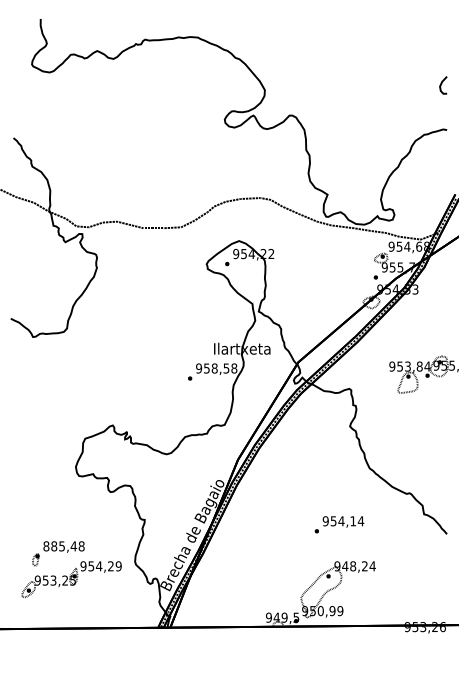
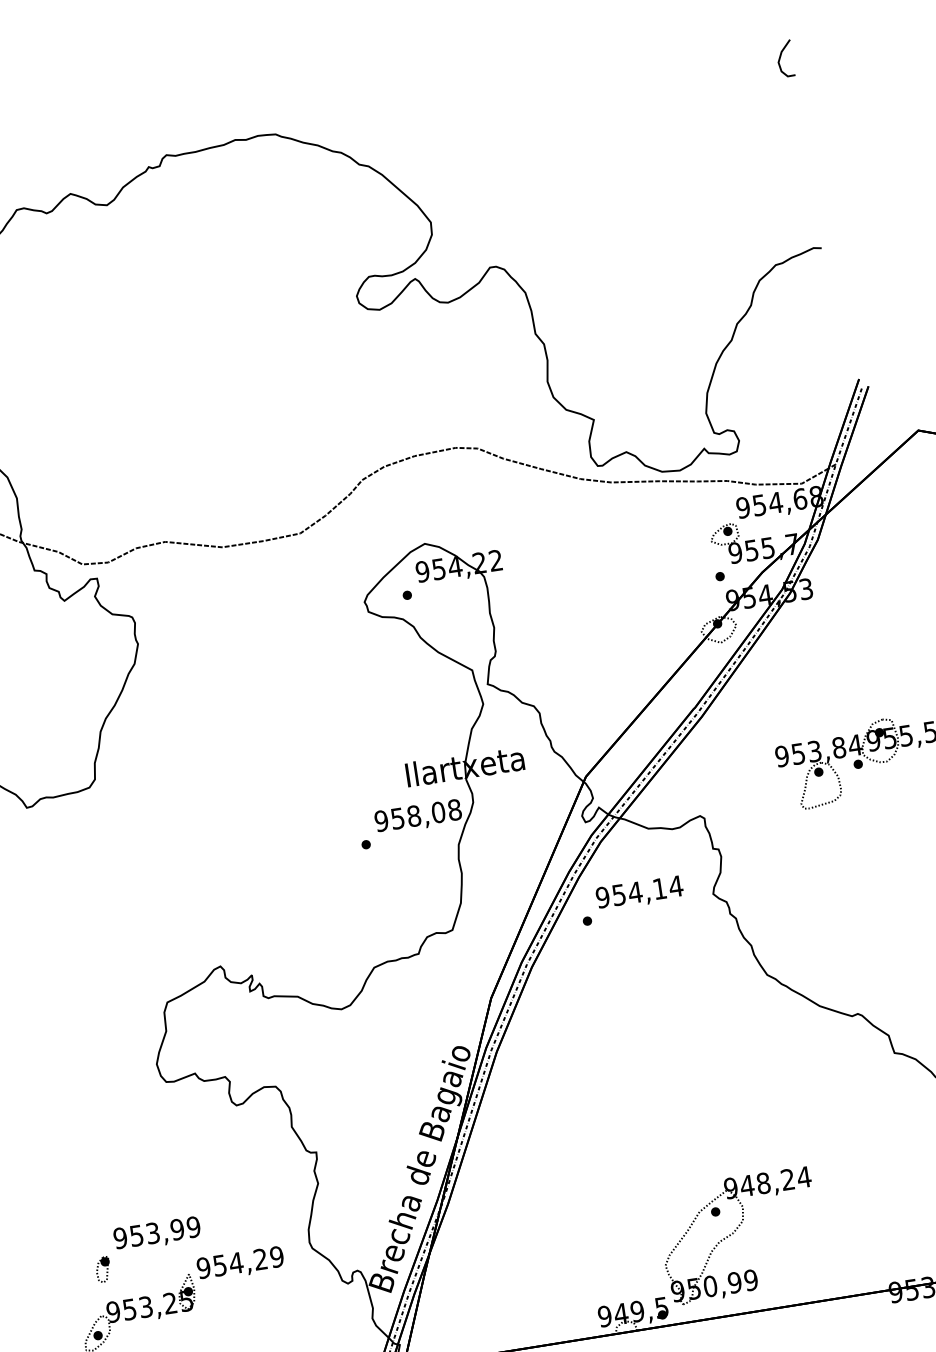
curve: (441, 85) -> (781, 59), moved
text: (226, 368) -> (438, 812), 958,58 -> 958,08
text: (339, 524) -> (632, 899), moved
text: (63, 546) -> (156, 1233), 885,48 -> 953,99

